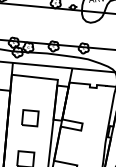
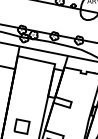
part: (30, 118) -> (29, 93), removed

